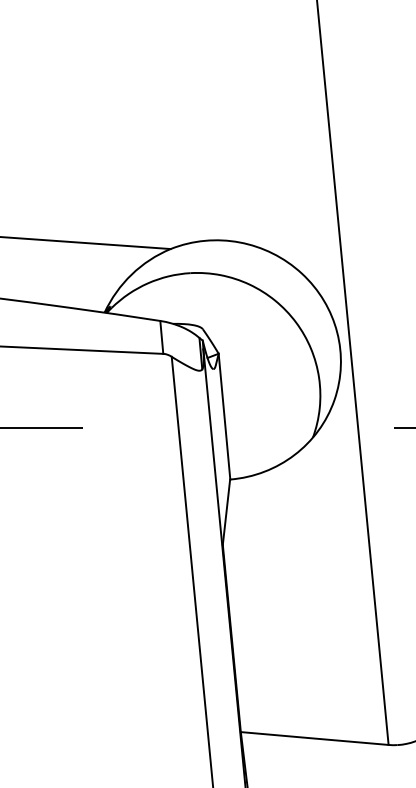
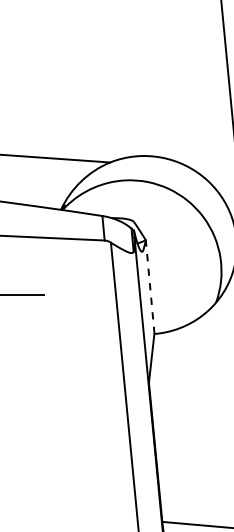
line: (224, 416) -> (150, 287), solid -> dashed

